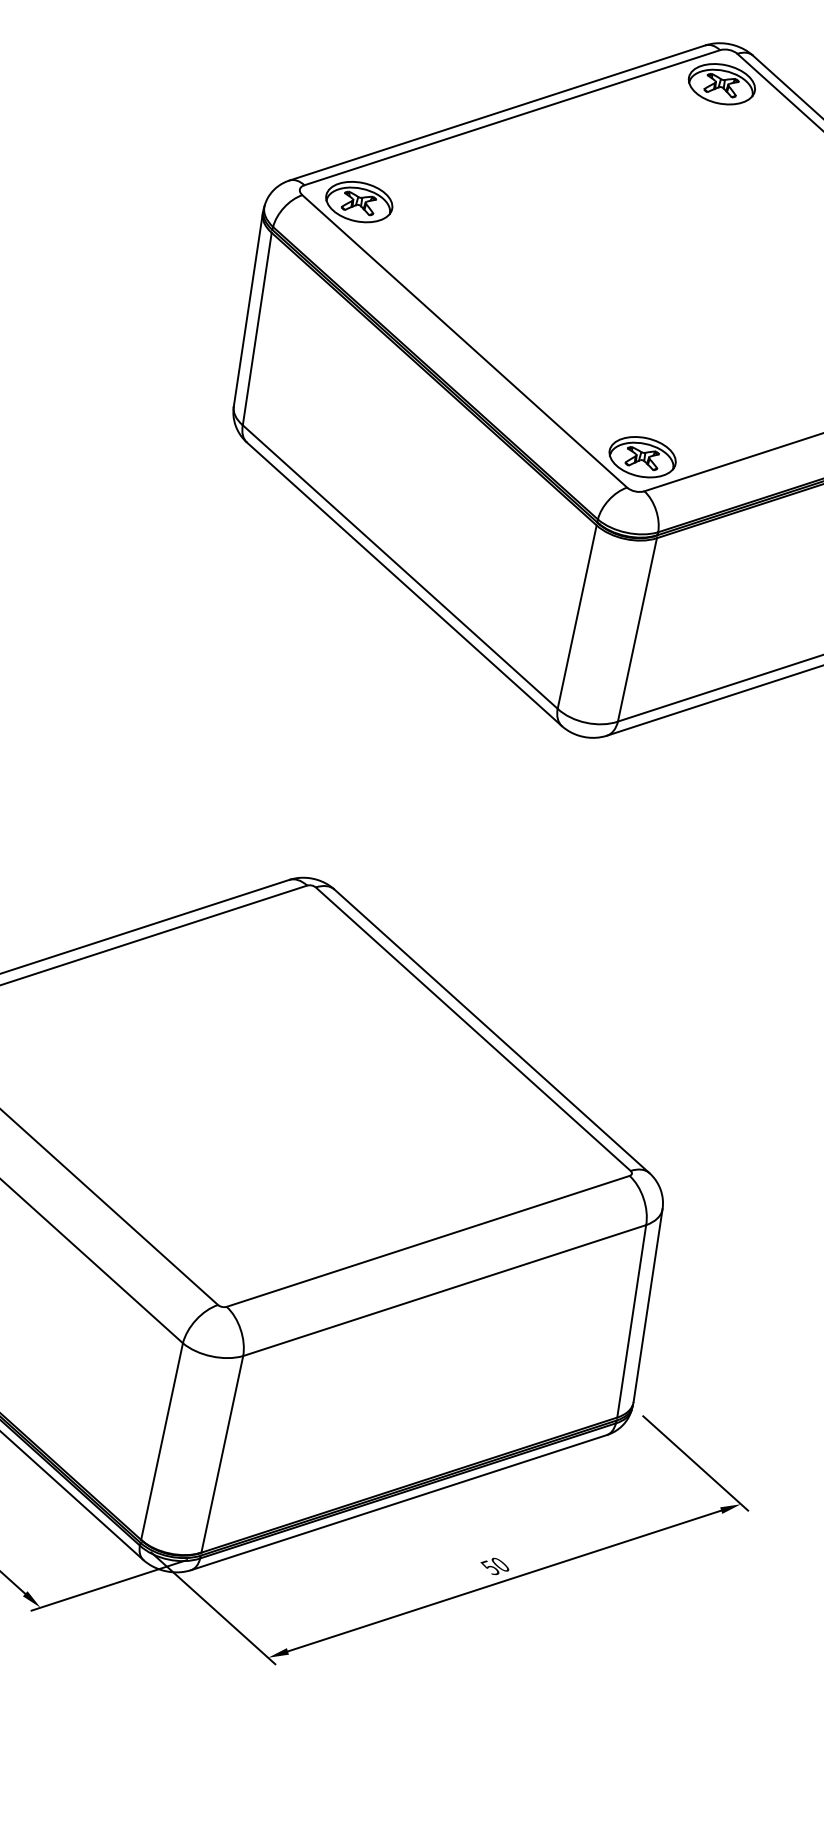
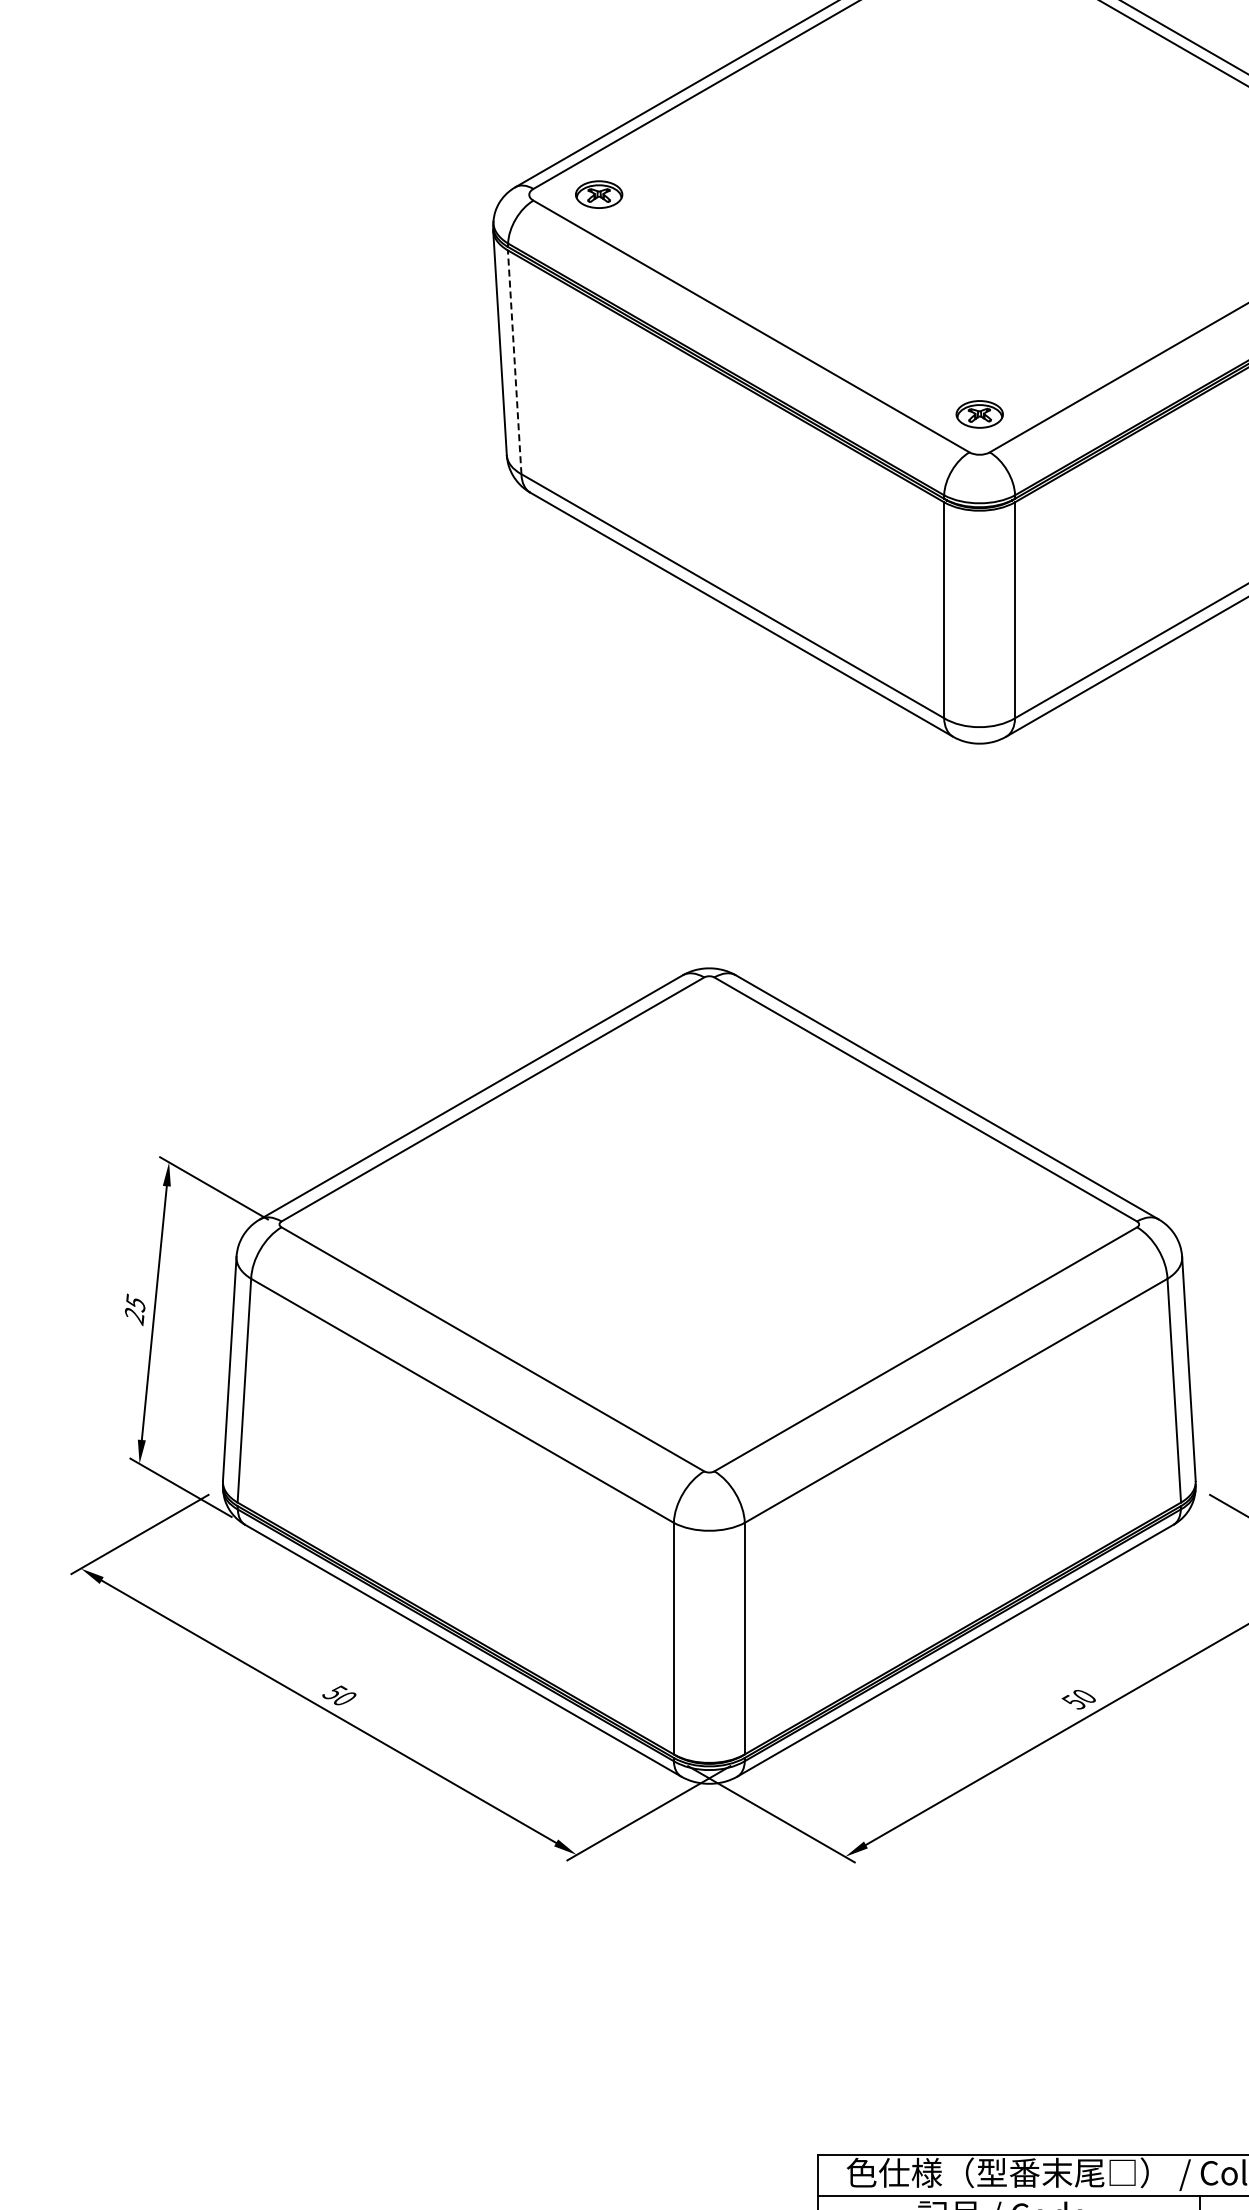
part: (358, 201) -> (598, 194), size x0.6
line: (257, 328) -> (514, 361), solid -> dashed
part: (642, 457) -> (979, 414), size x0.6

